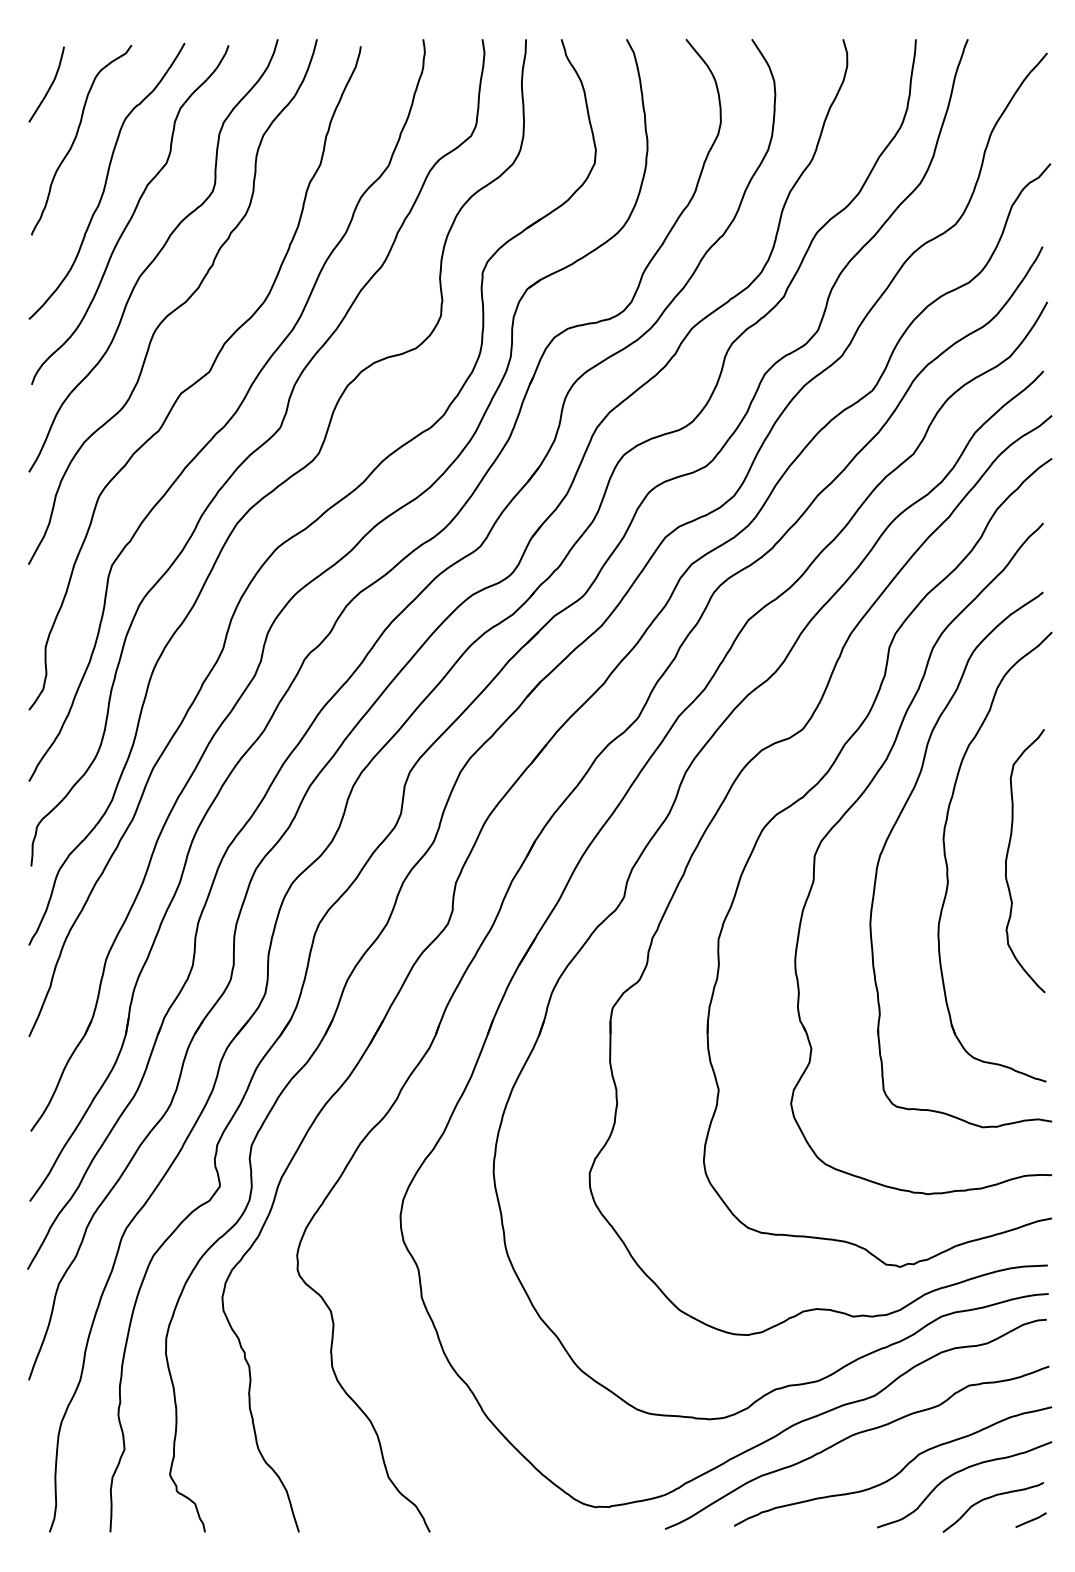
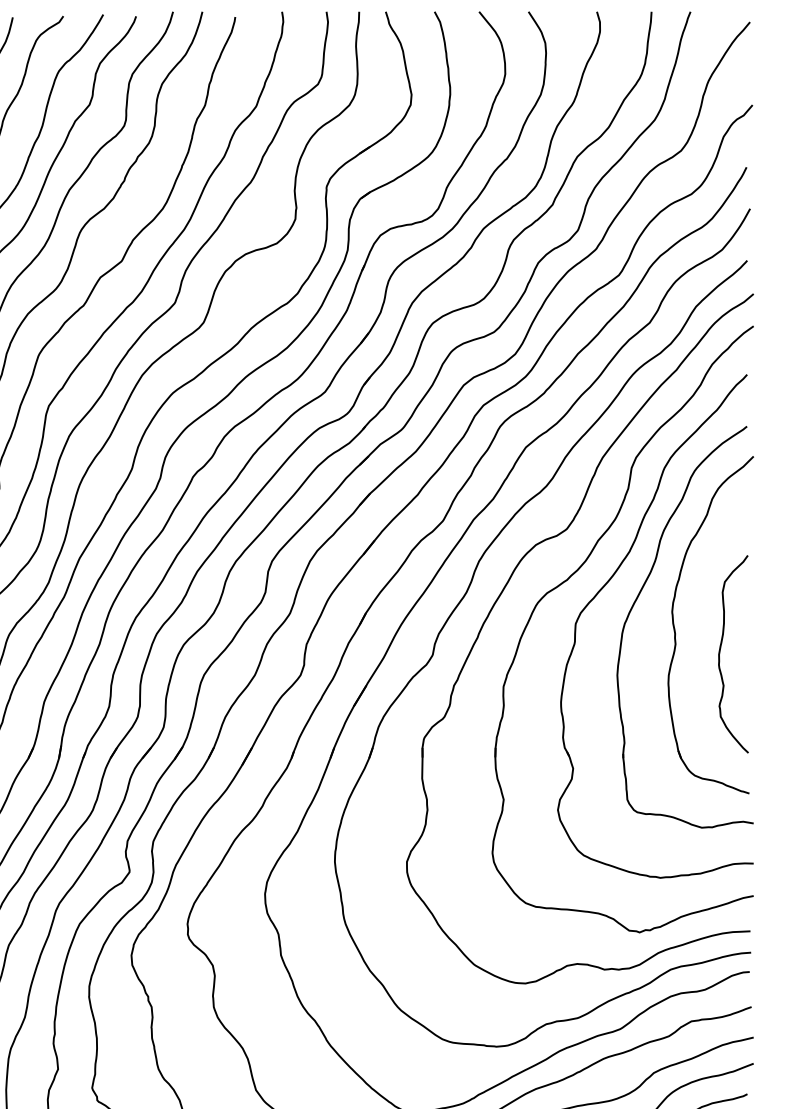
curve: (1007, 859) -> (720, 653), moved

